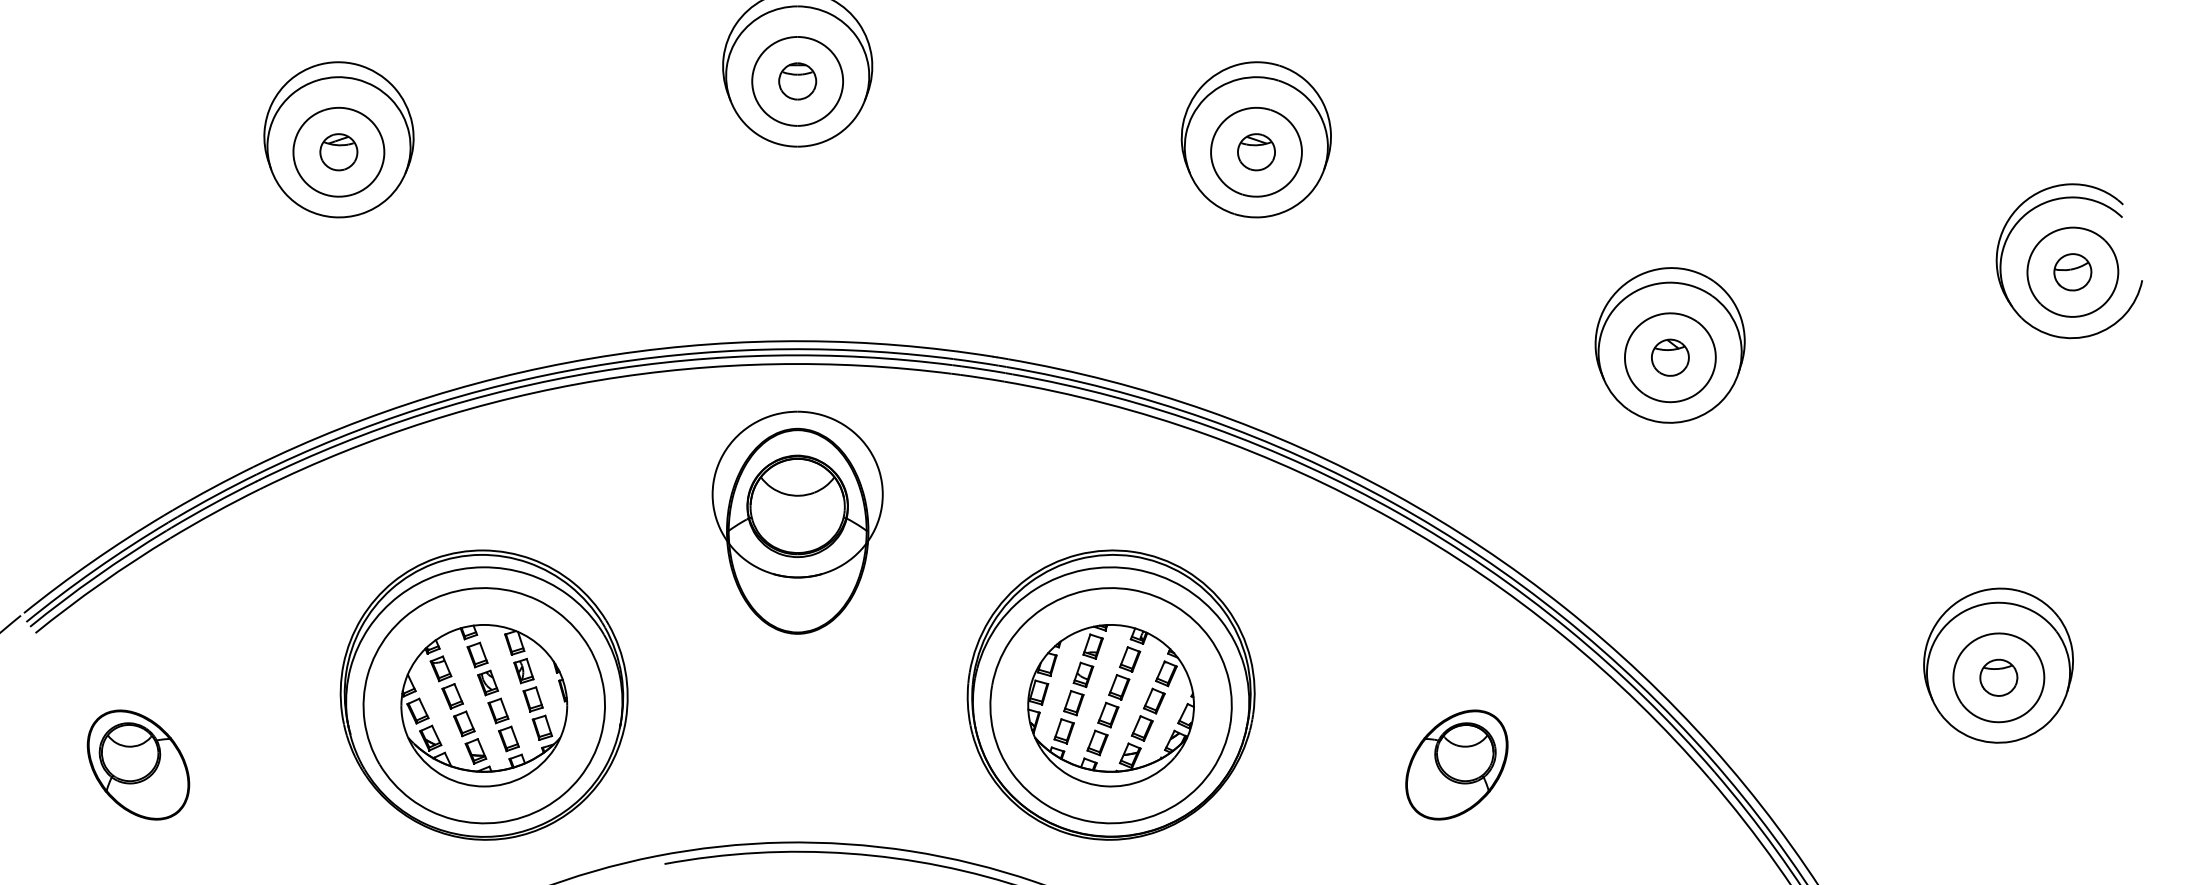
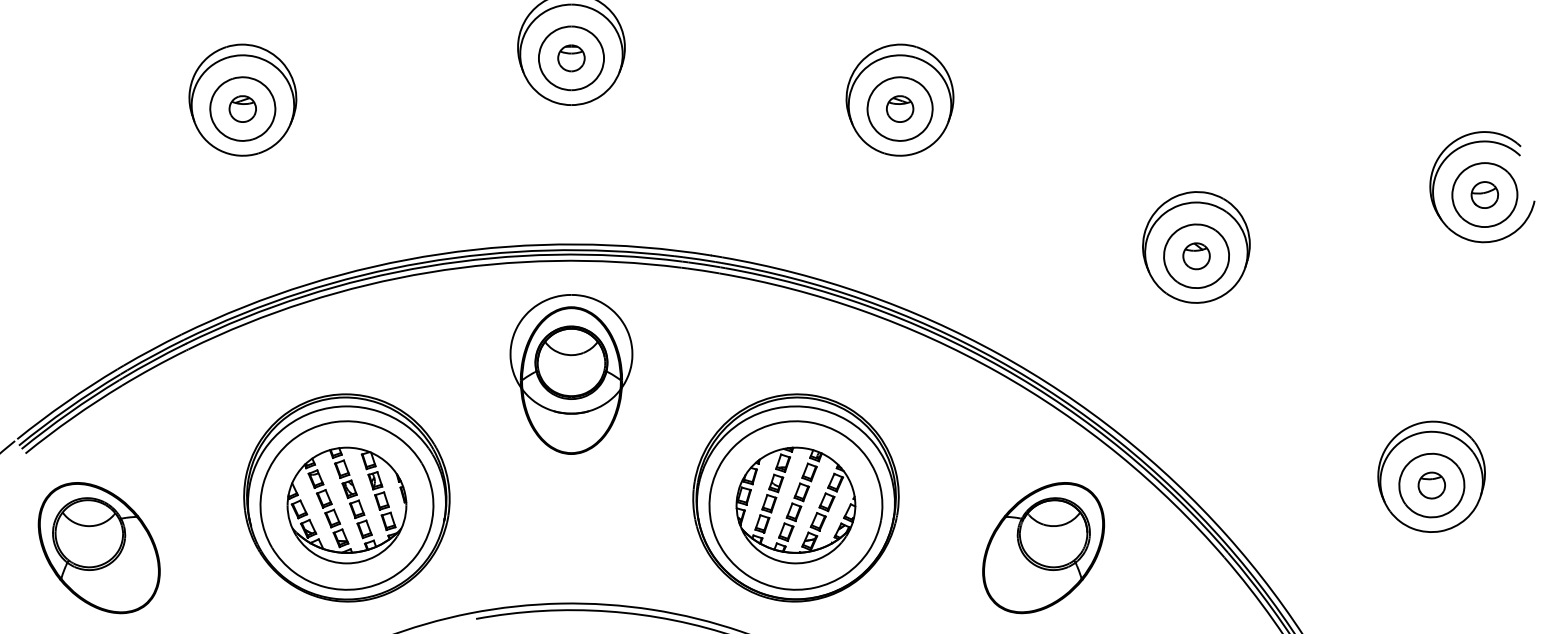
part: (138, 764) -> (99, 547), size x1.67
part: (1456, 764) -> (1043, 547), size x1.67

